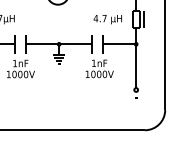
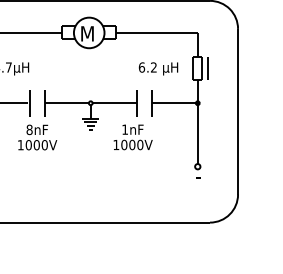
text: (100, 18) -> (147, 67), 4.7 -> 6.2
text: (15, 63) -> (29, 129), 1nF -> 8nF
text: (99, 68) -> (132, 137), moved

